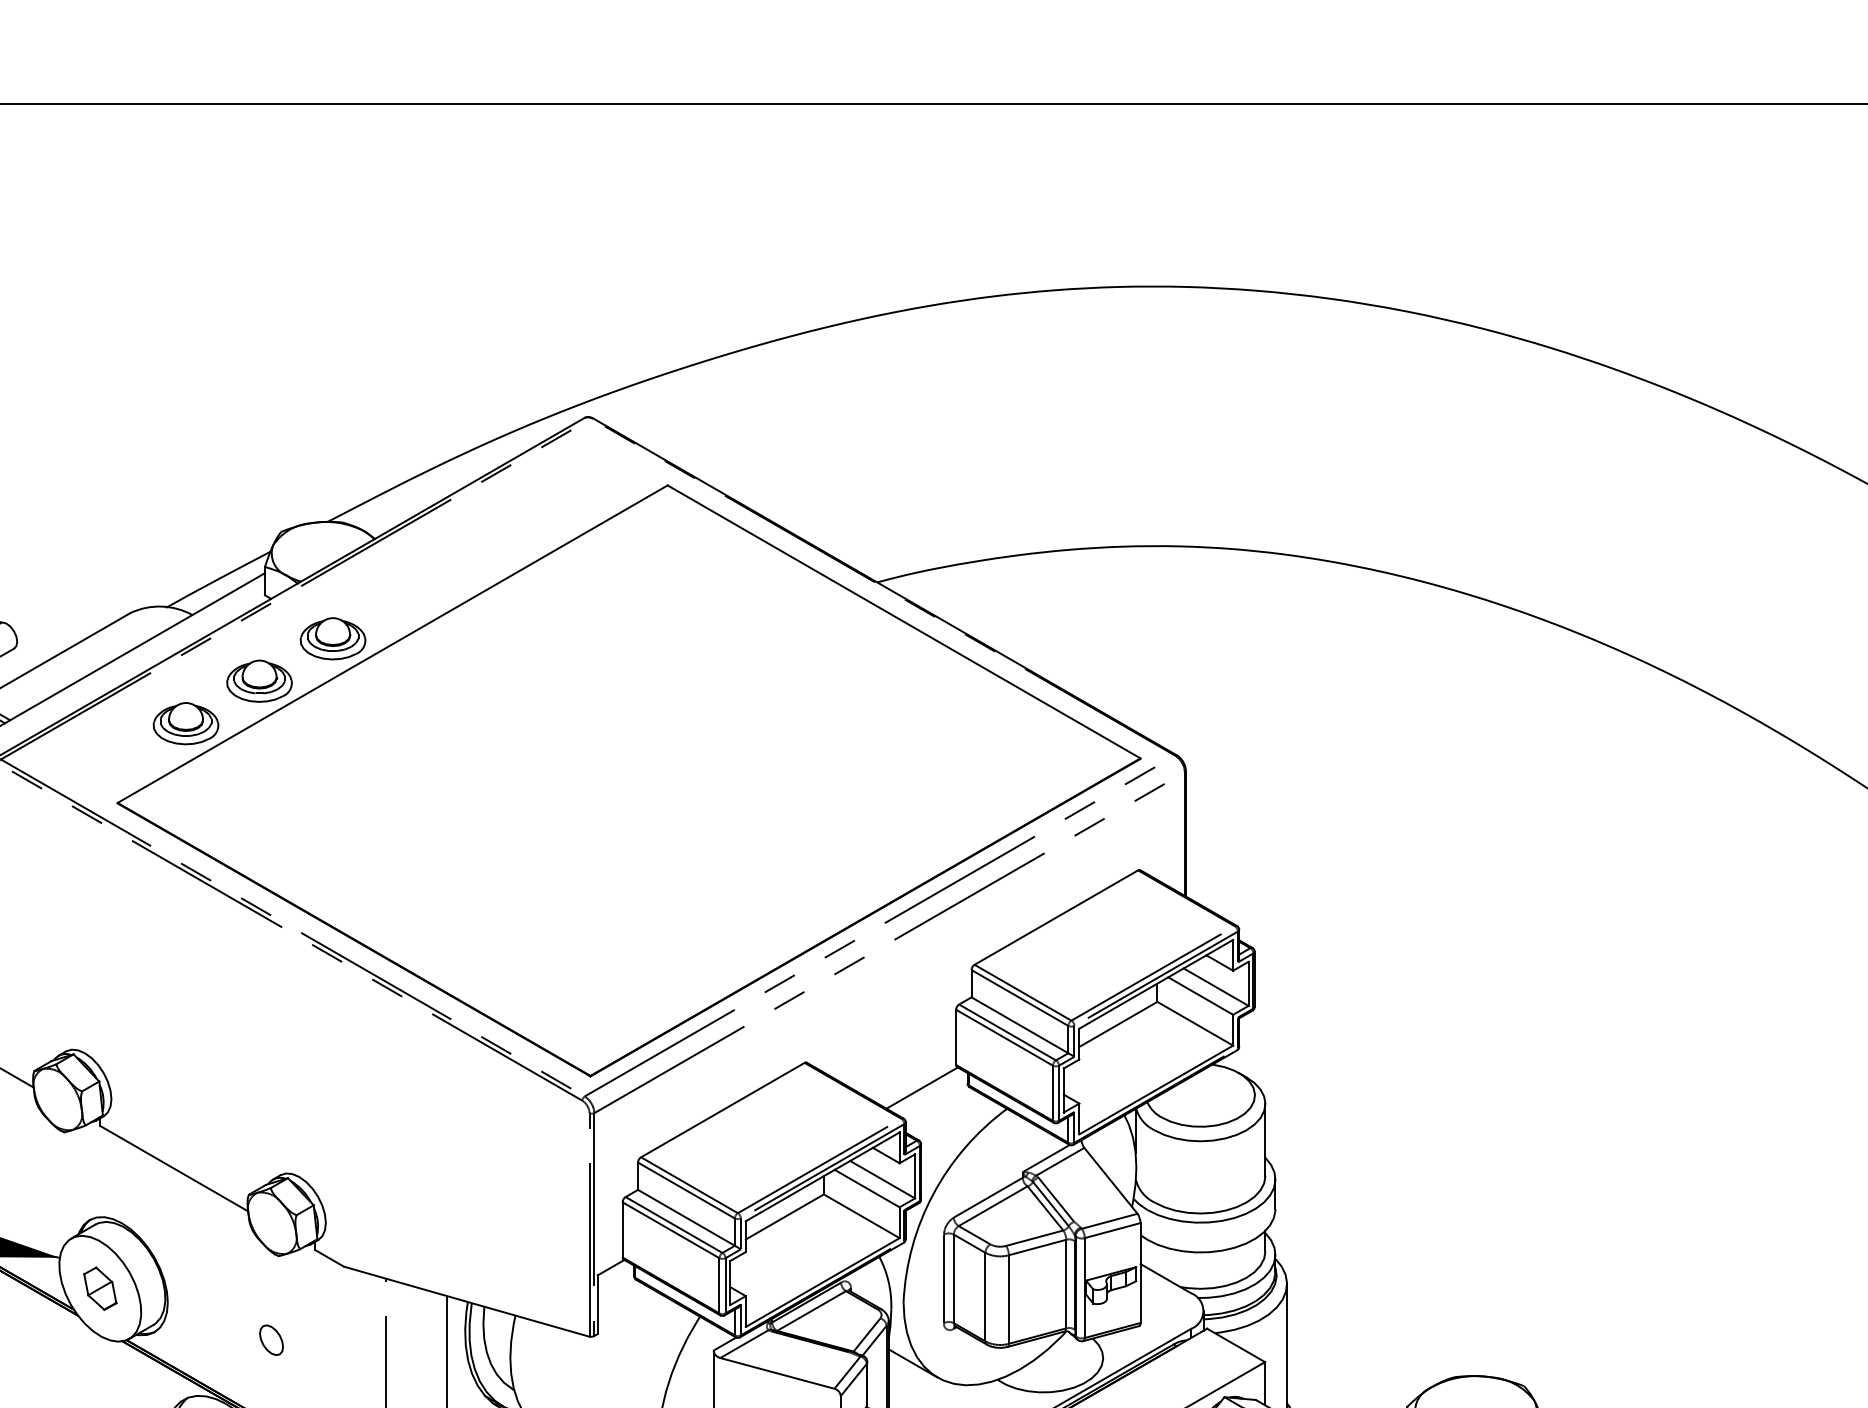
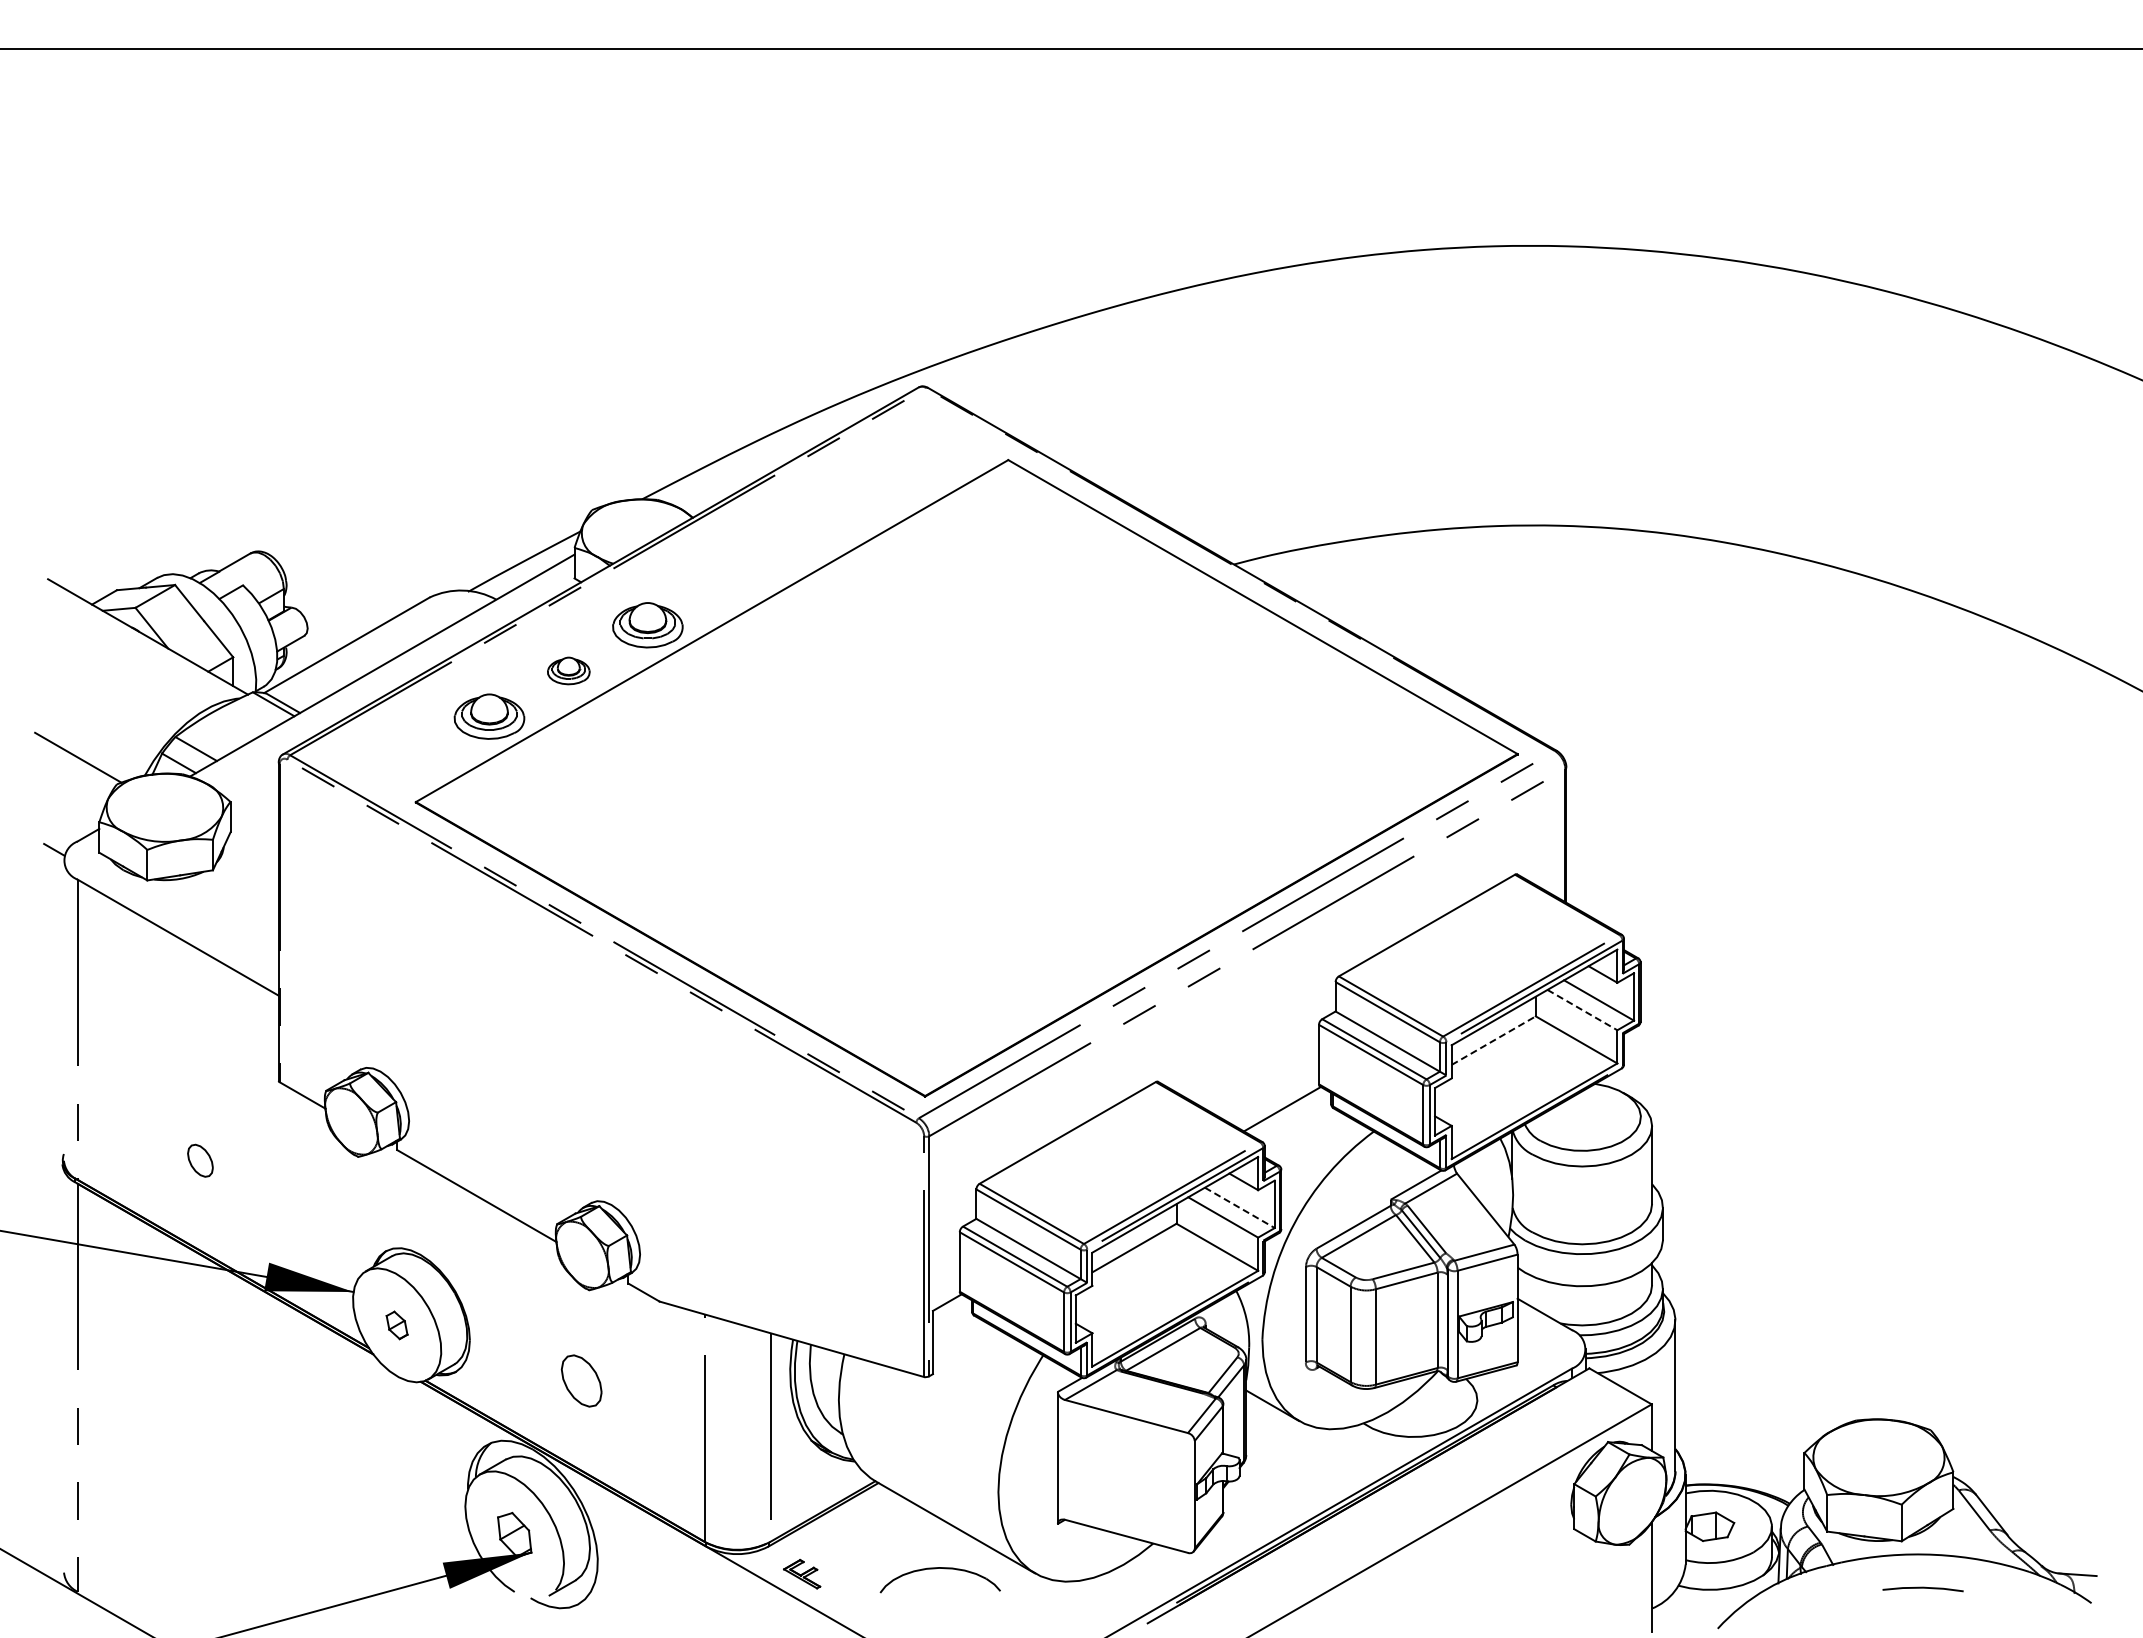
part: (259, 680) -> (568, 670), size x0.6
line: (1200, 996) -> (1582, 1010), solid -> dashed
line: (1118, 1024) -> (1493, 1040), solid -> dashed
line: (883, 1180) -> (1240, 1208), solid -> dashed
part: (99, 1288) -> (396, 1325), size x0.6
part: (271, 1339) -> (581, 1380), size x1.6

